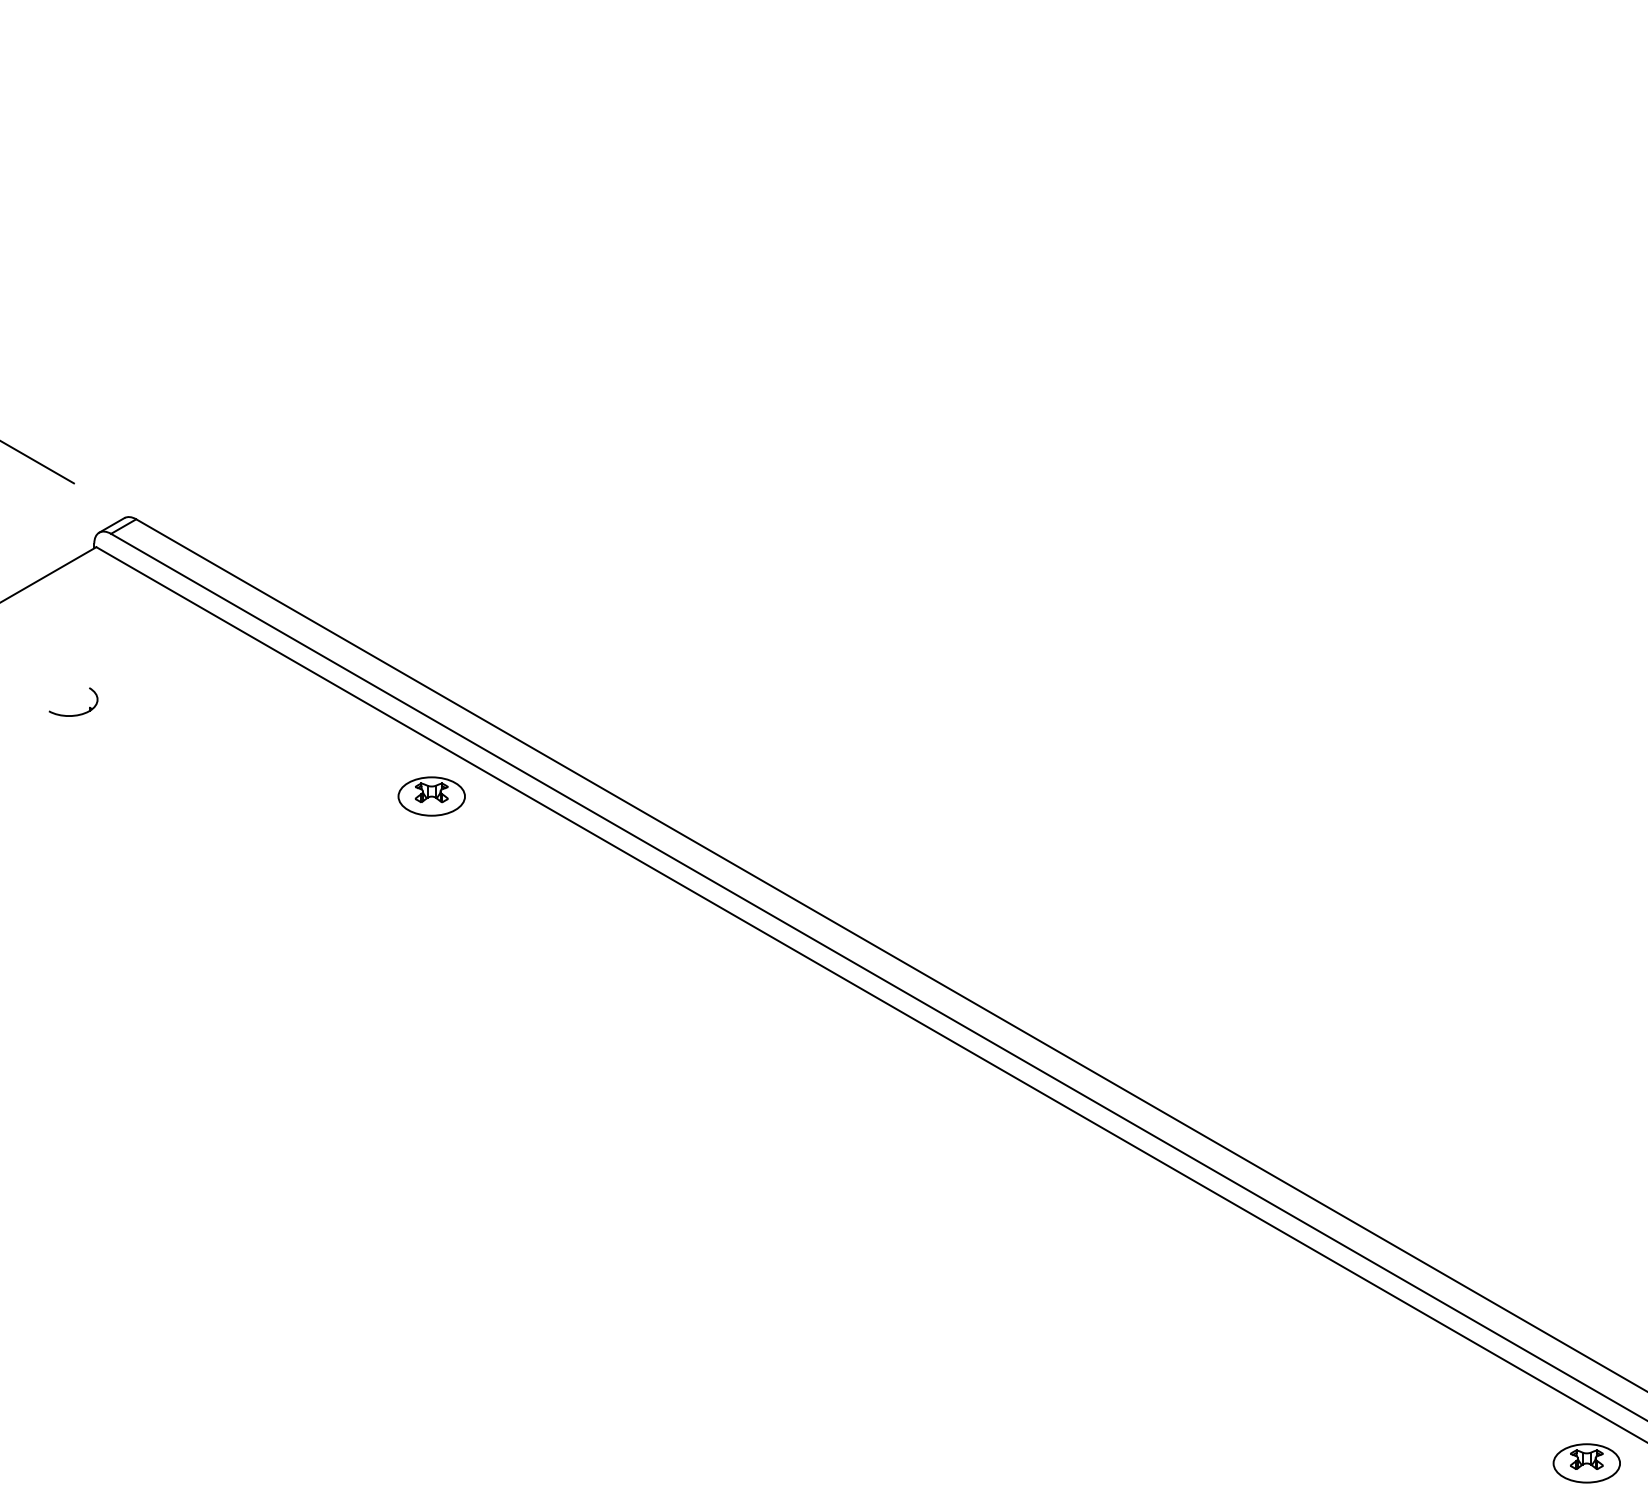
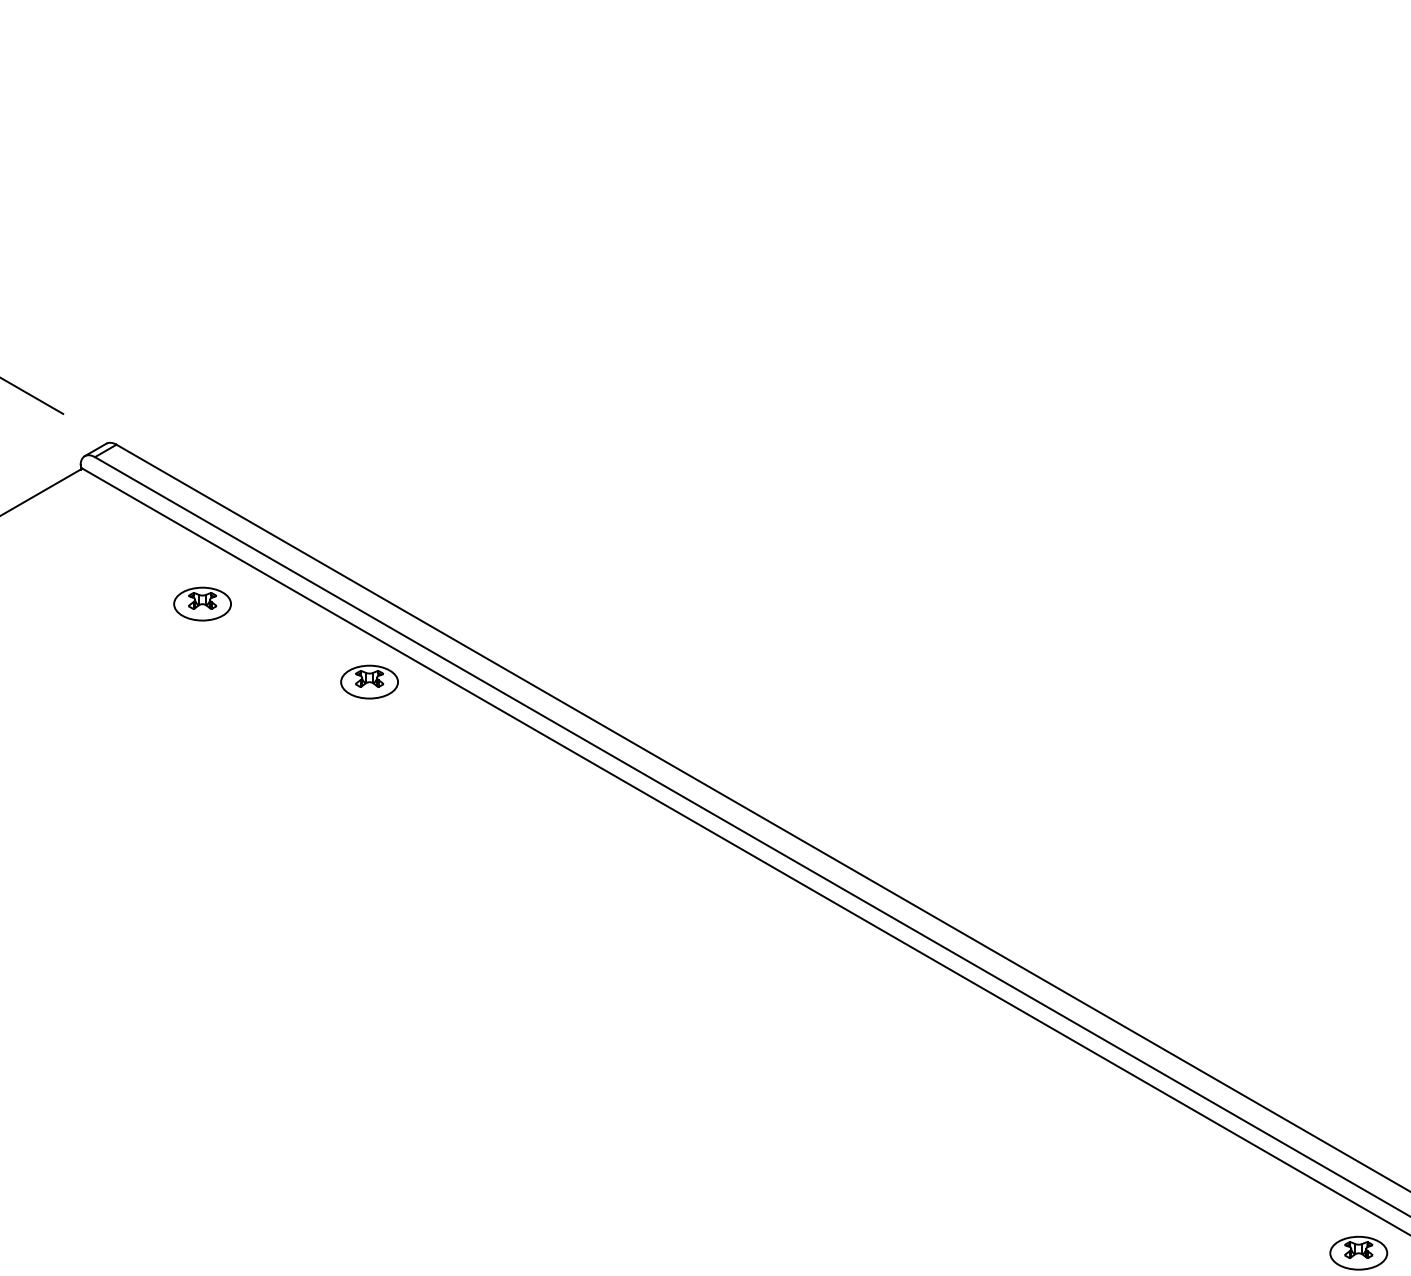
part: (236, 704) -> (202, 603), added
part: (75, 714) -> (64, 611), removed

